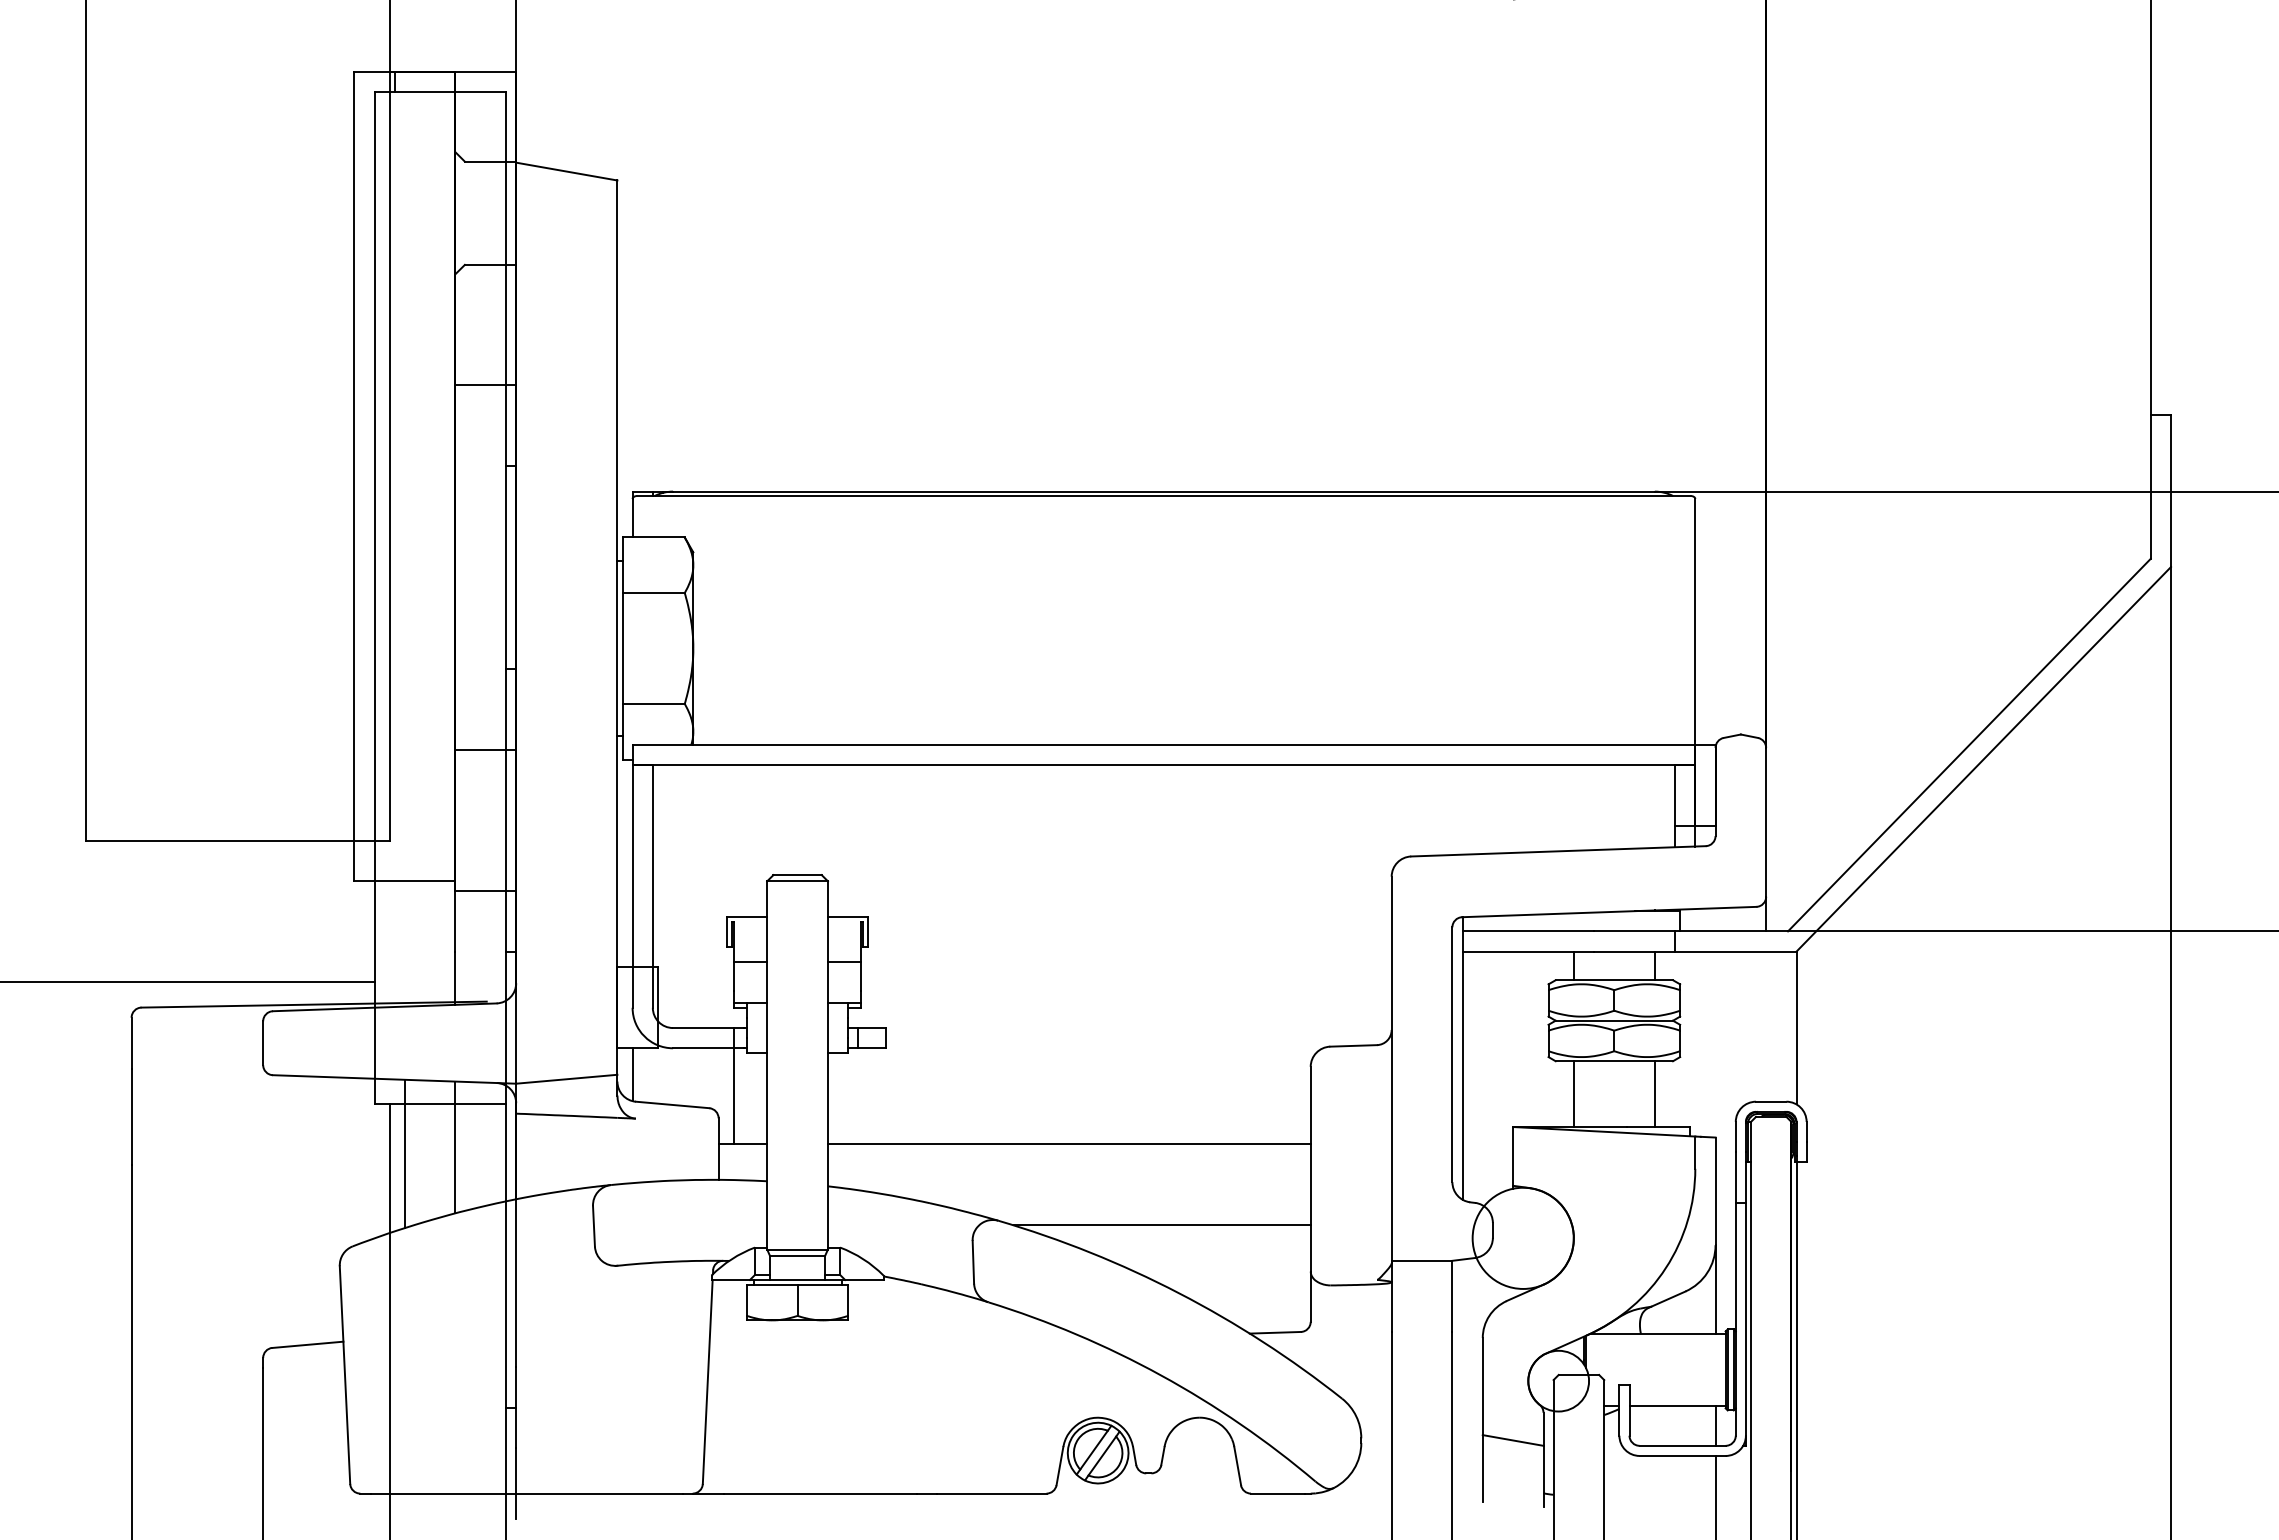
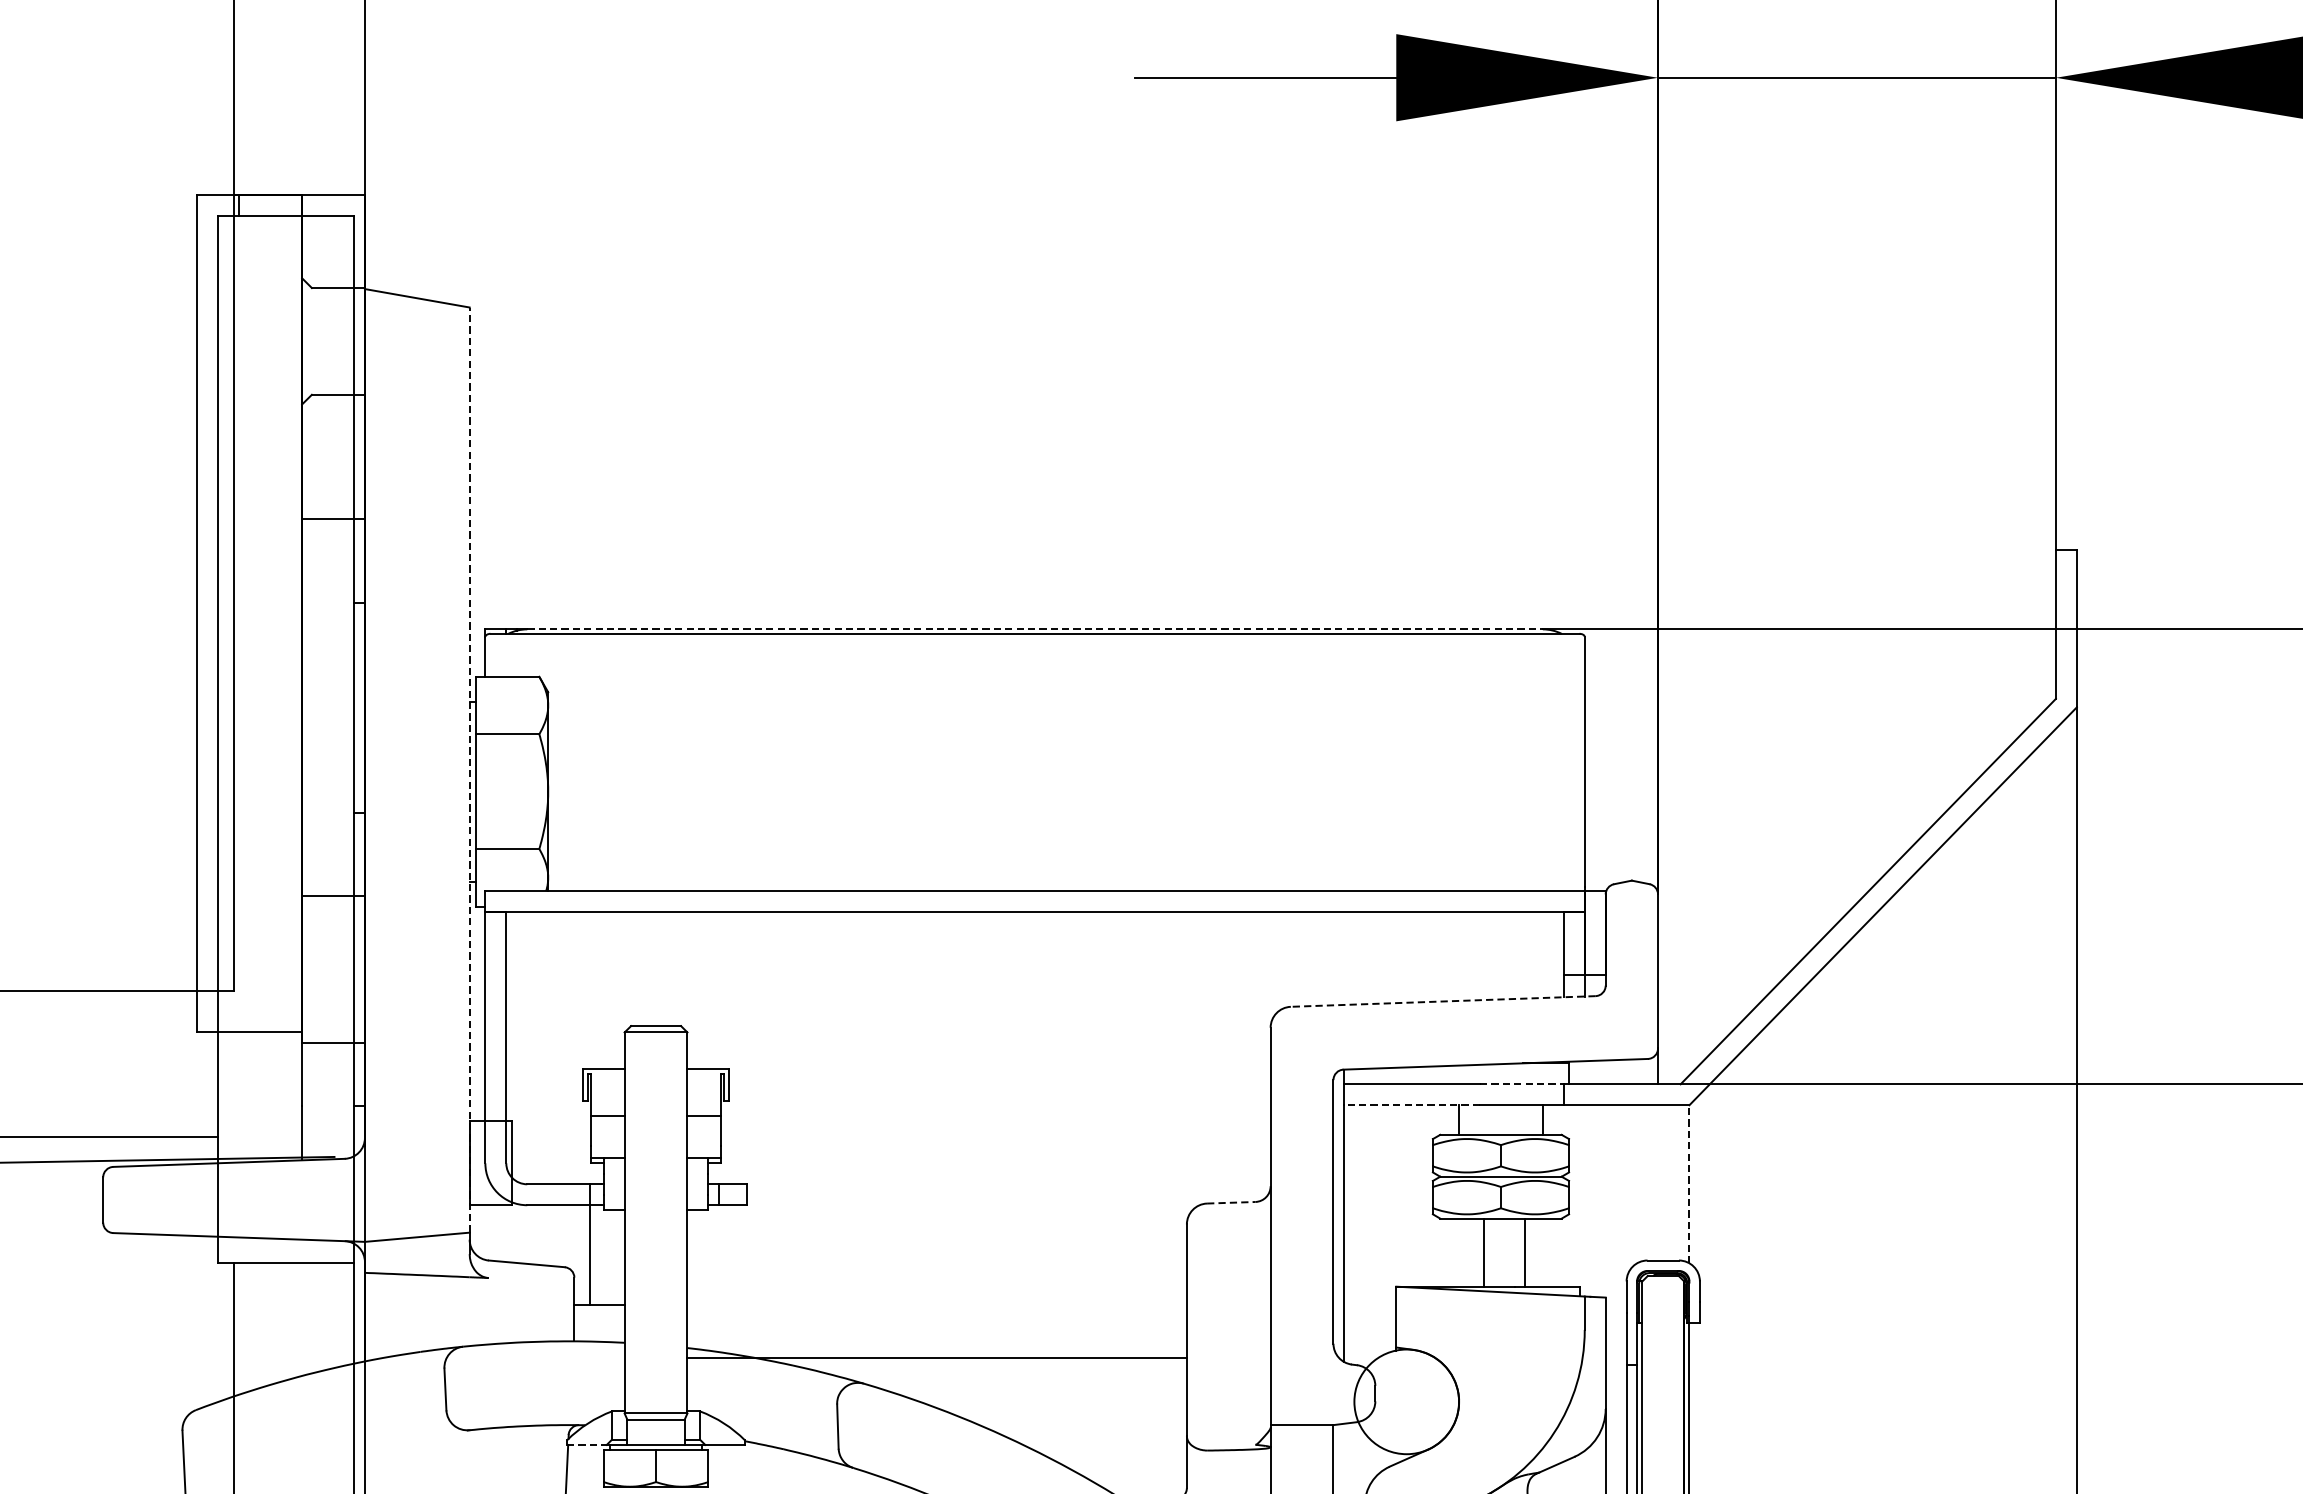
line: (1163, 491) -> (1034, 629), solid -> dashed
line: (617, 627) -> (469, 769), solid -> dashed
line: (1558, 851) -> (1443, 1001), solid -> dashed
line: (1635, 931) -> (1522, 1084), solid -> dashed
line: (1528, 951) -> (1412, 1105), solid -> dashed
line: (1796, 1027) -> (1689, 1183), solid -> dashed
line: (1354, 1045) -> (1232, 1202), solid -> dashed
line: (632, 1074) -> (485, 1232), removed
line: (1573, 1094) -> (1524, 1253), moved
line: (1654, 1094) -> (1483, 1253), moved
line: (1068, 1144) -> (936, 1358), moved
line: (455, 1147) -> (302, 1307), removed
line: (404, 1153) -> (249, 1314), removed
line: (1161, 1225) -> (1032, 1388), removed
line: (731, 1279) -> (587, 1444), solid -> dashed

